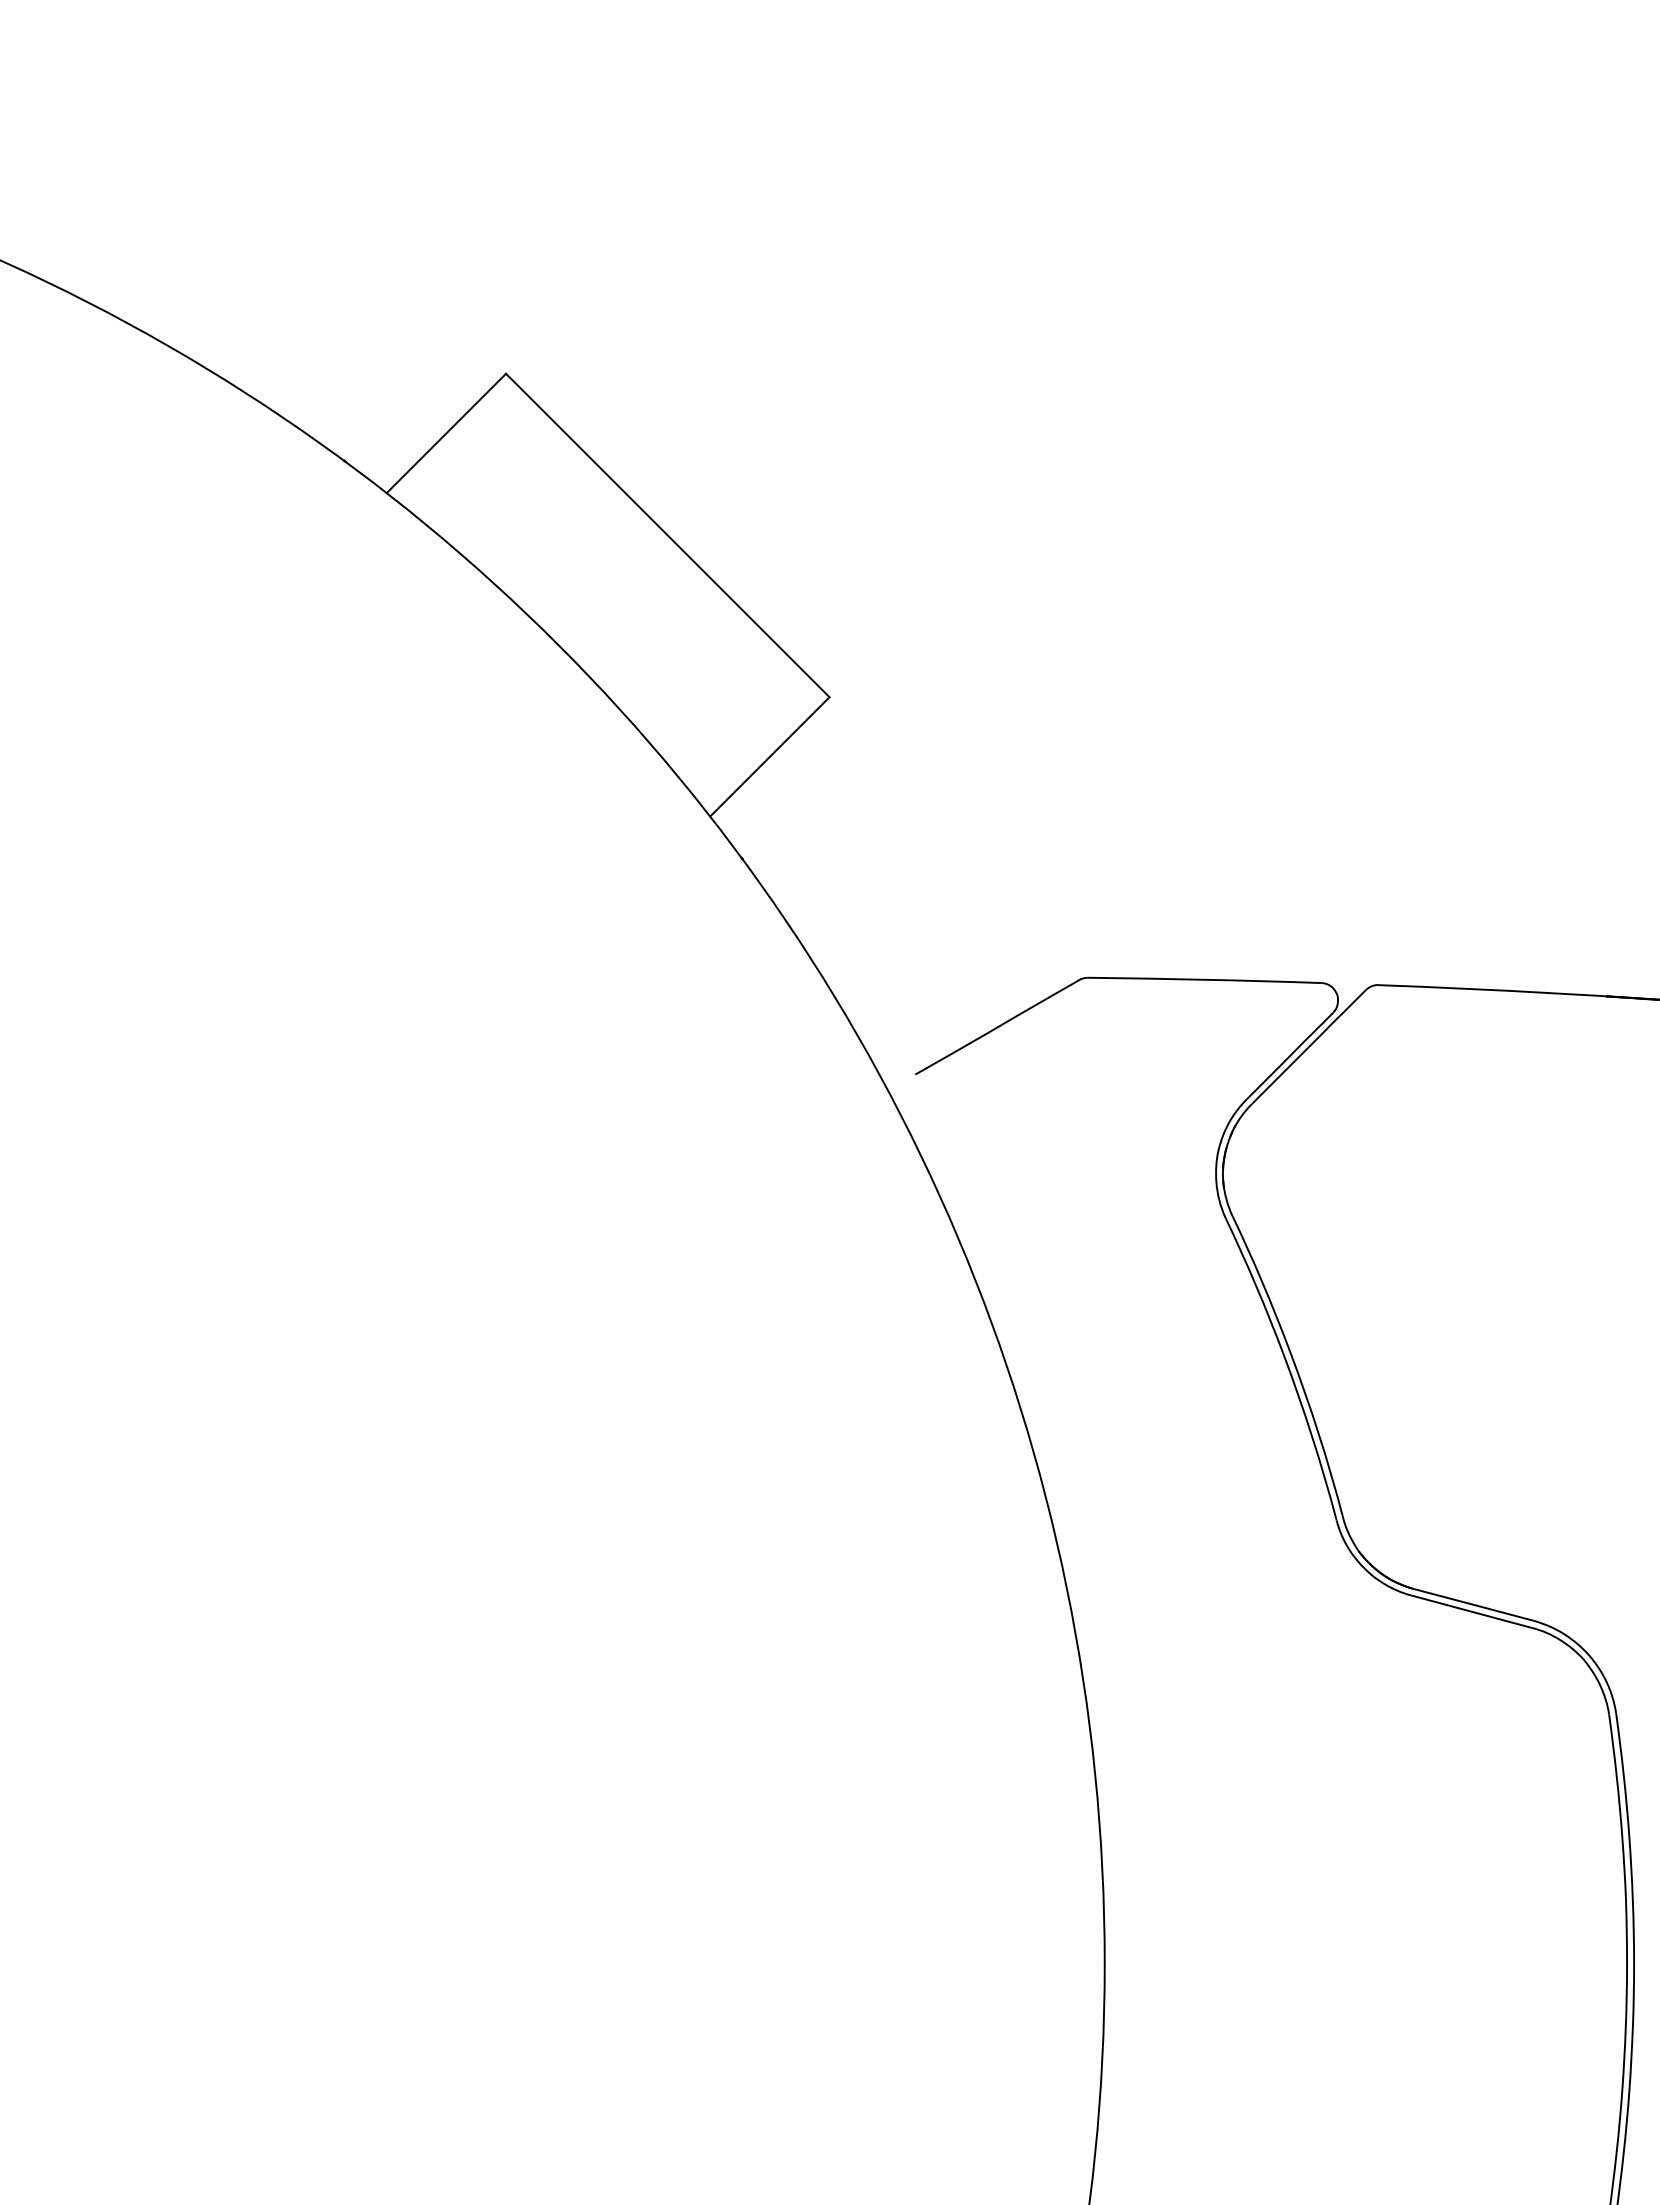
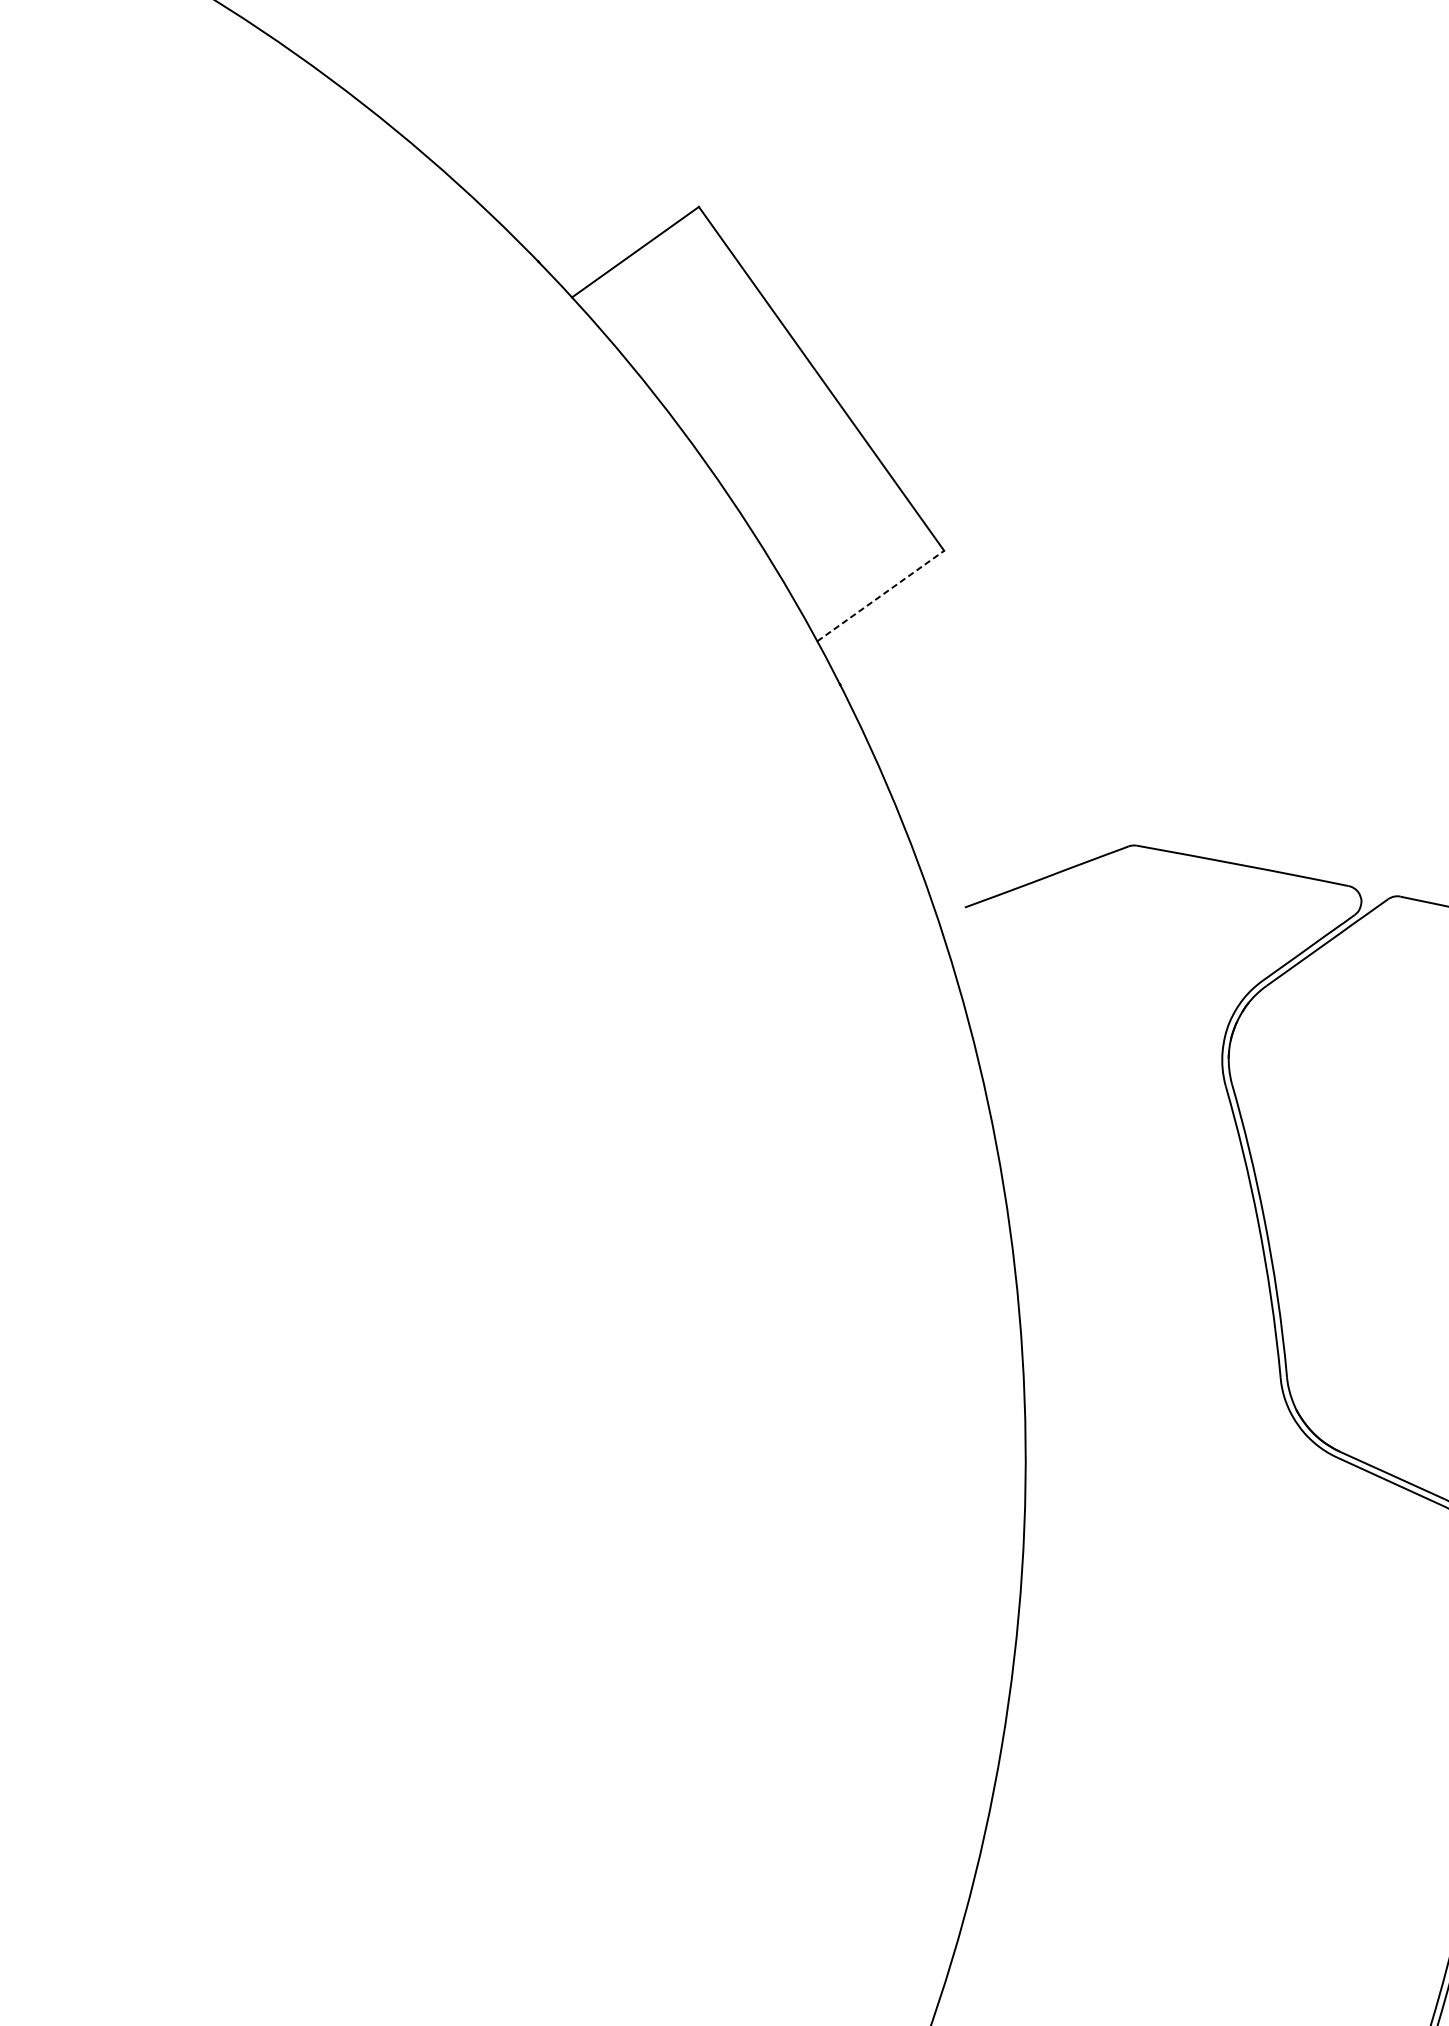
line: (770, 756) -> (881, 595), solid -> dashed

